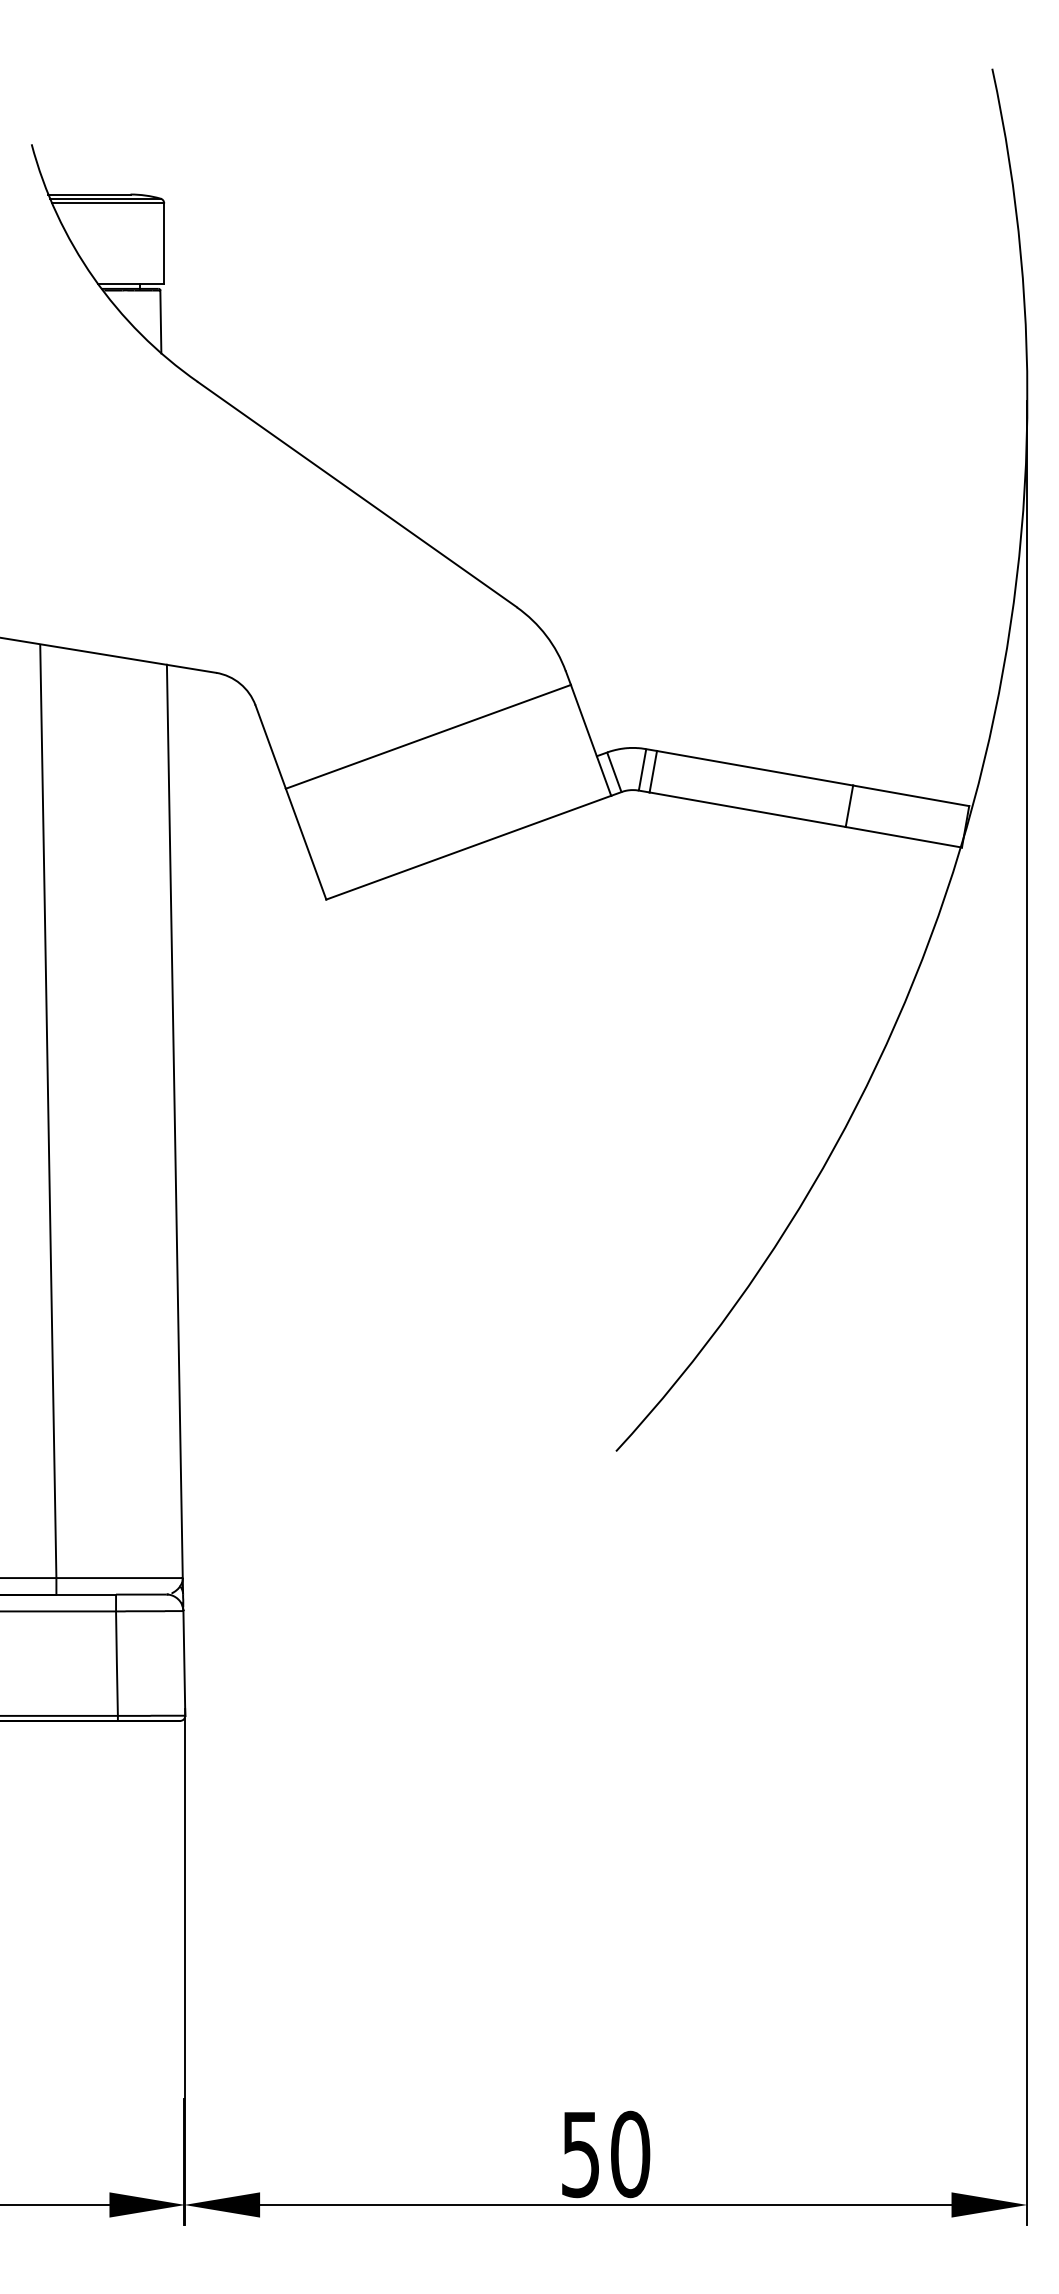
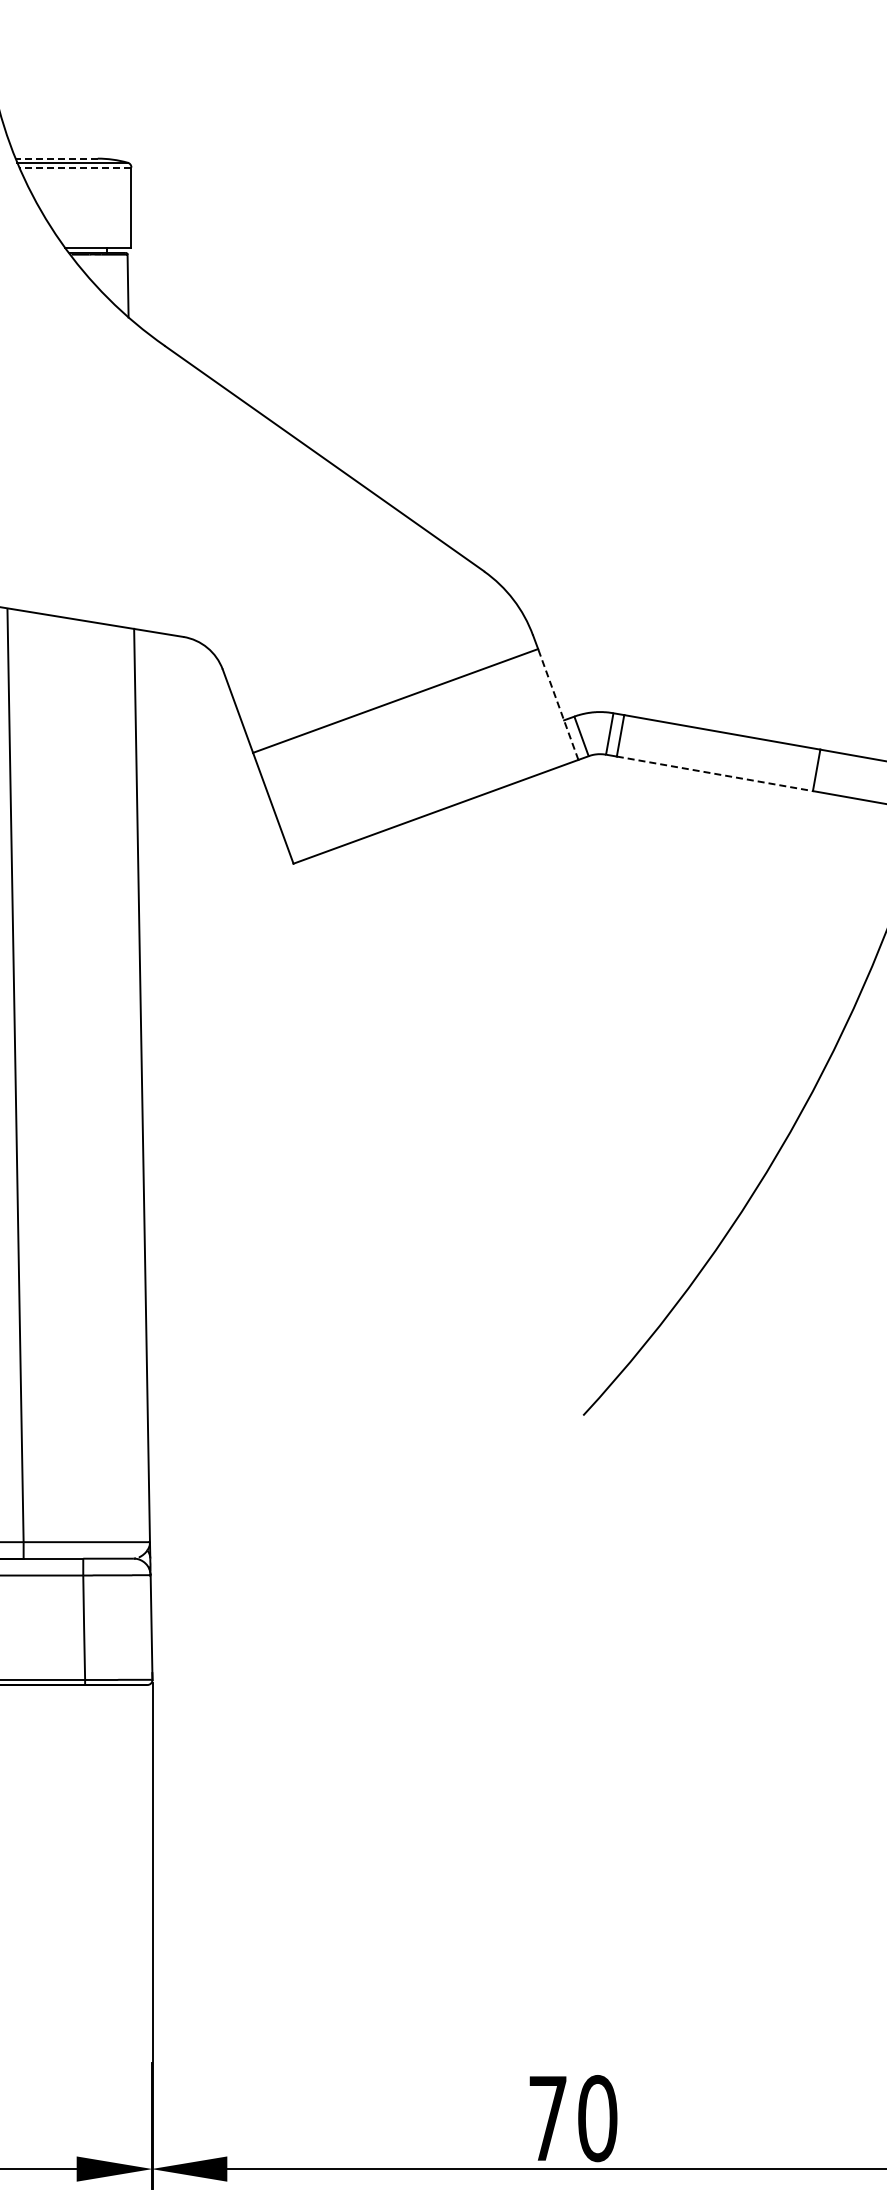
line: (88, 194) -> (55, 158), solid -> dashed
line: (107, 203) -> (74, 167), solid -> dashed
line: (591, 740) -> (558, 704), solid -> dashed
line: (747, 809) -> (714, 773), solid -> dashed
text: (580, 2155) -> (547, 2119), 50 -> 70

